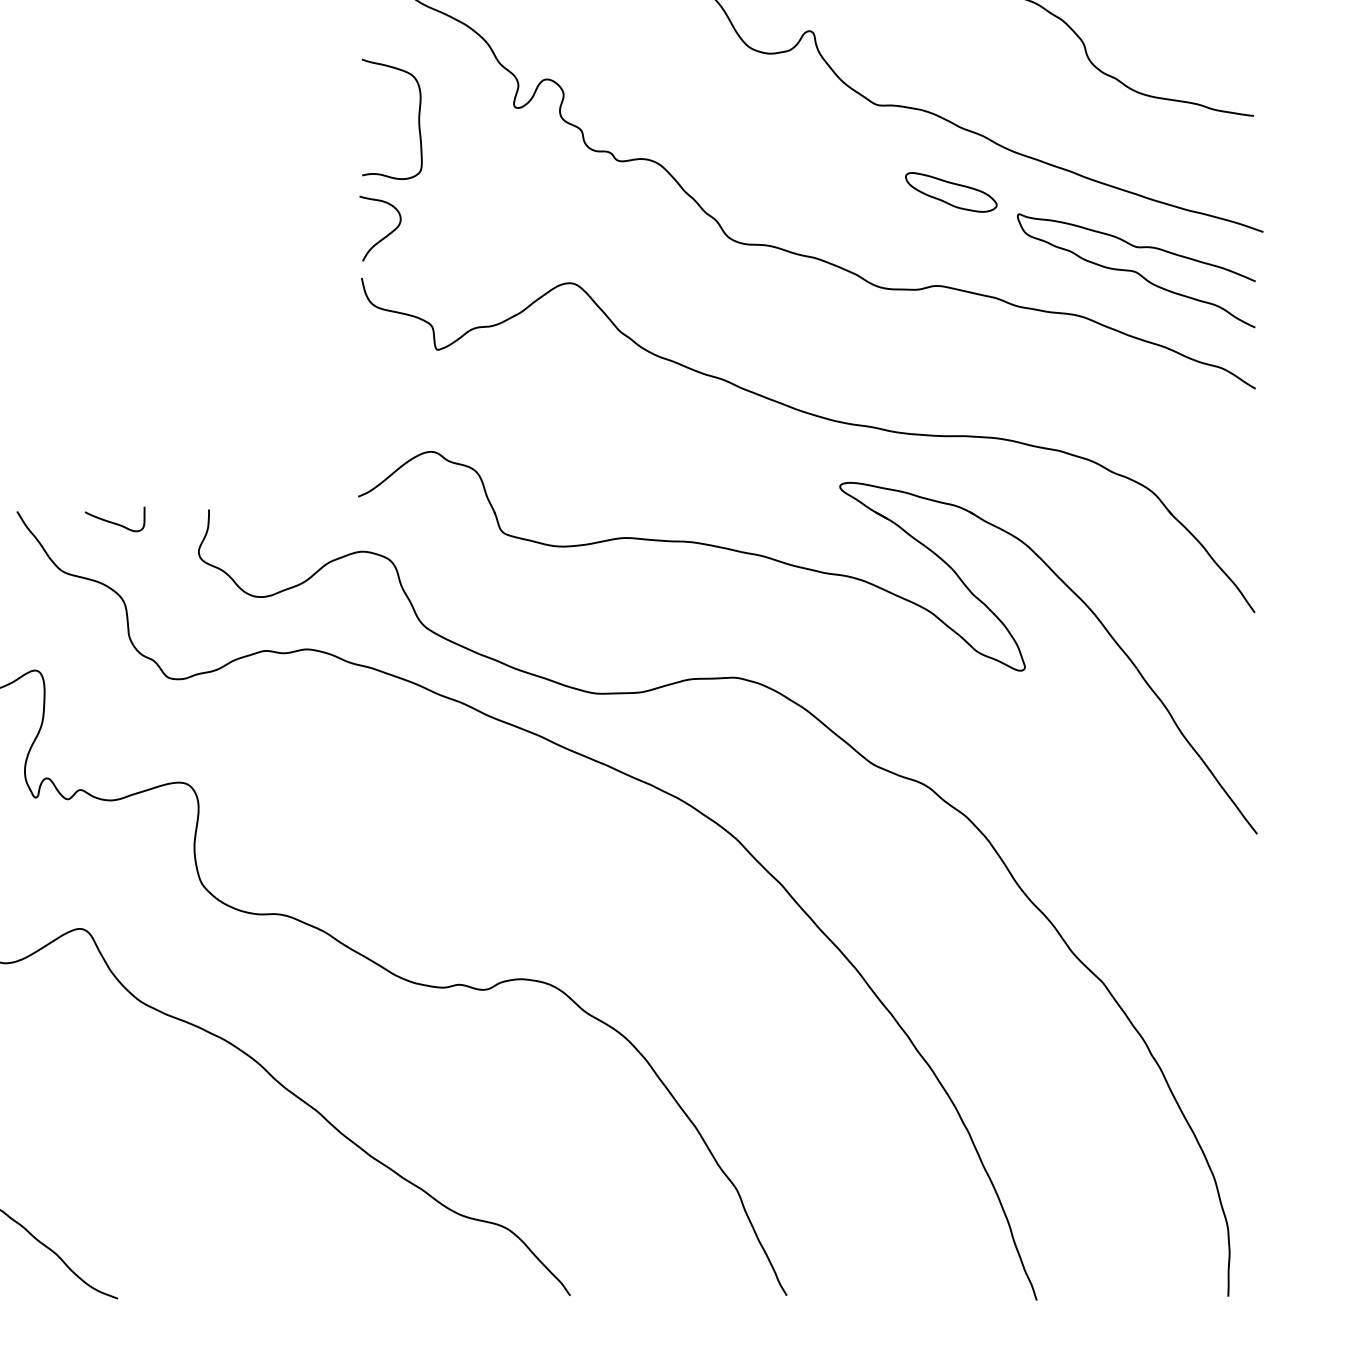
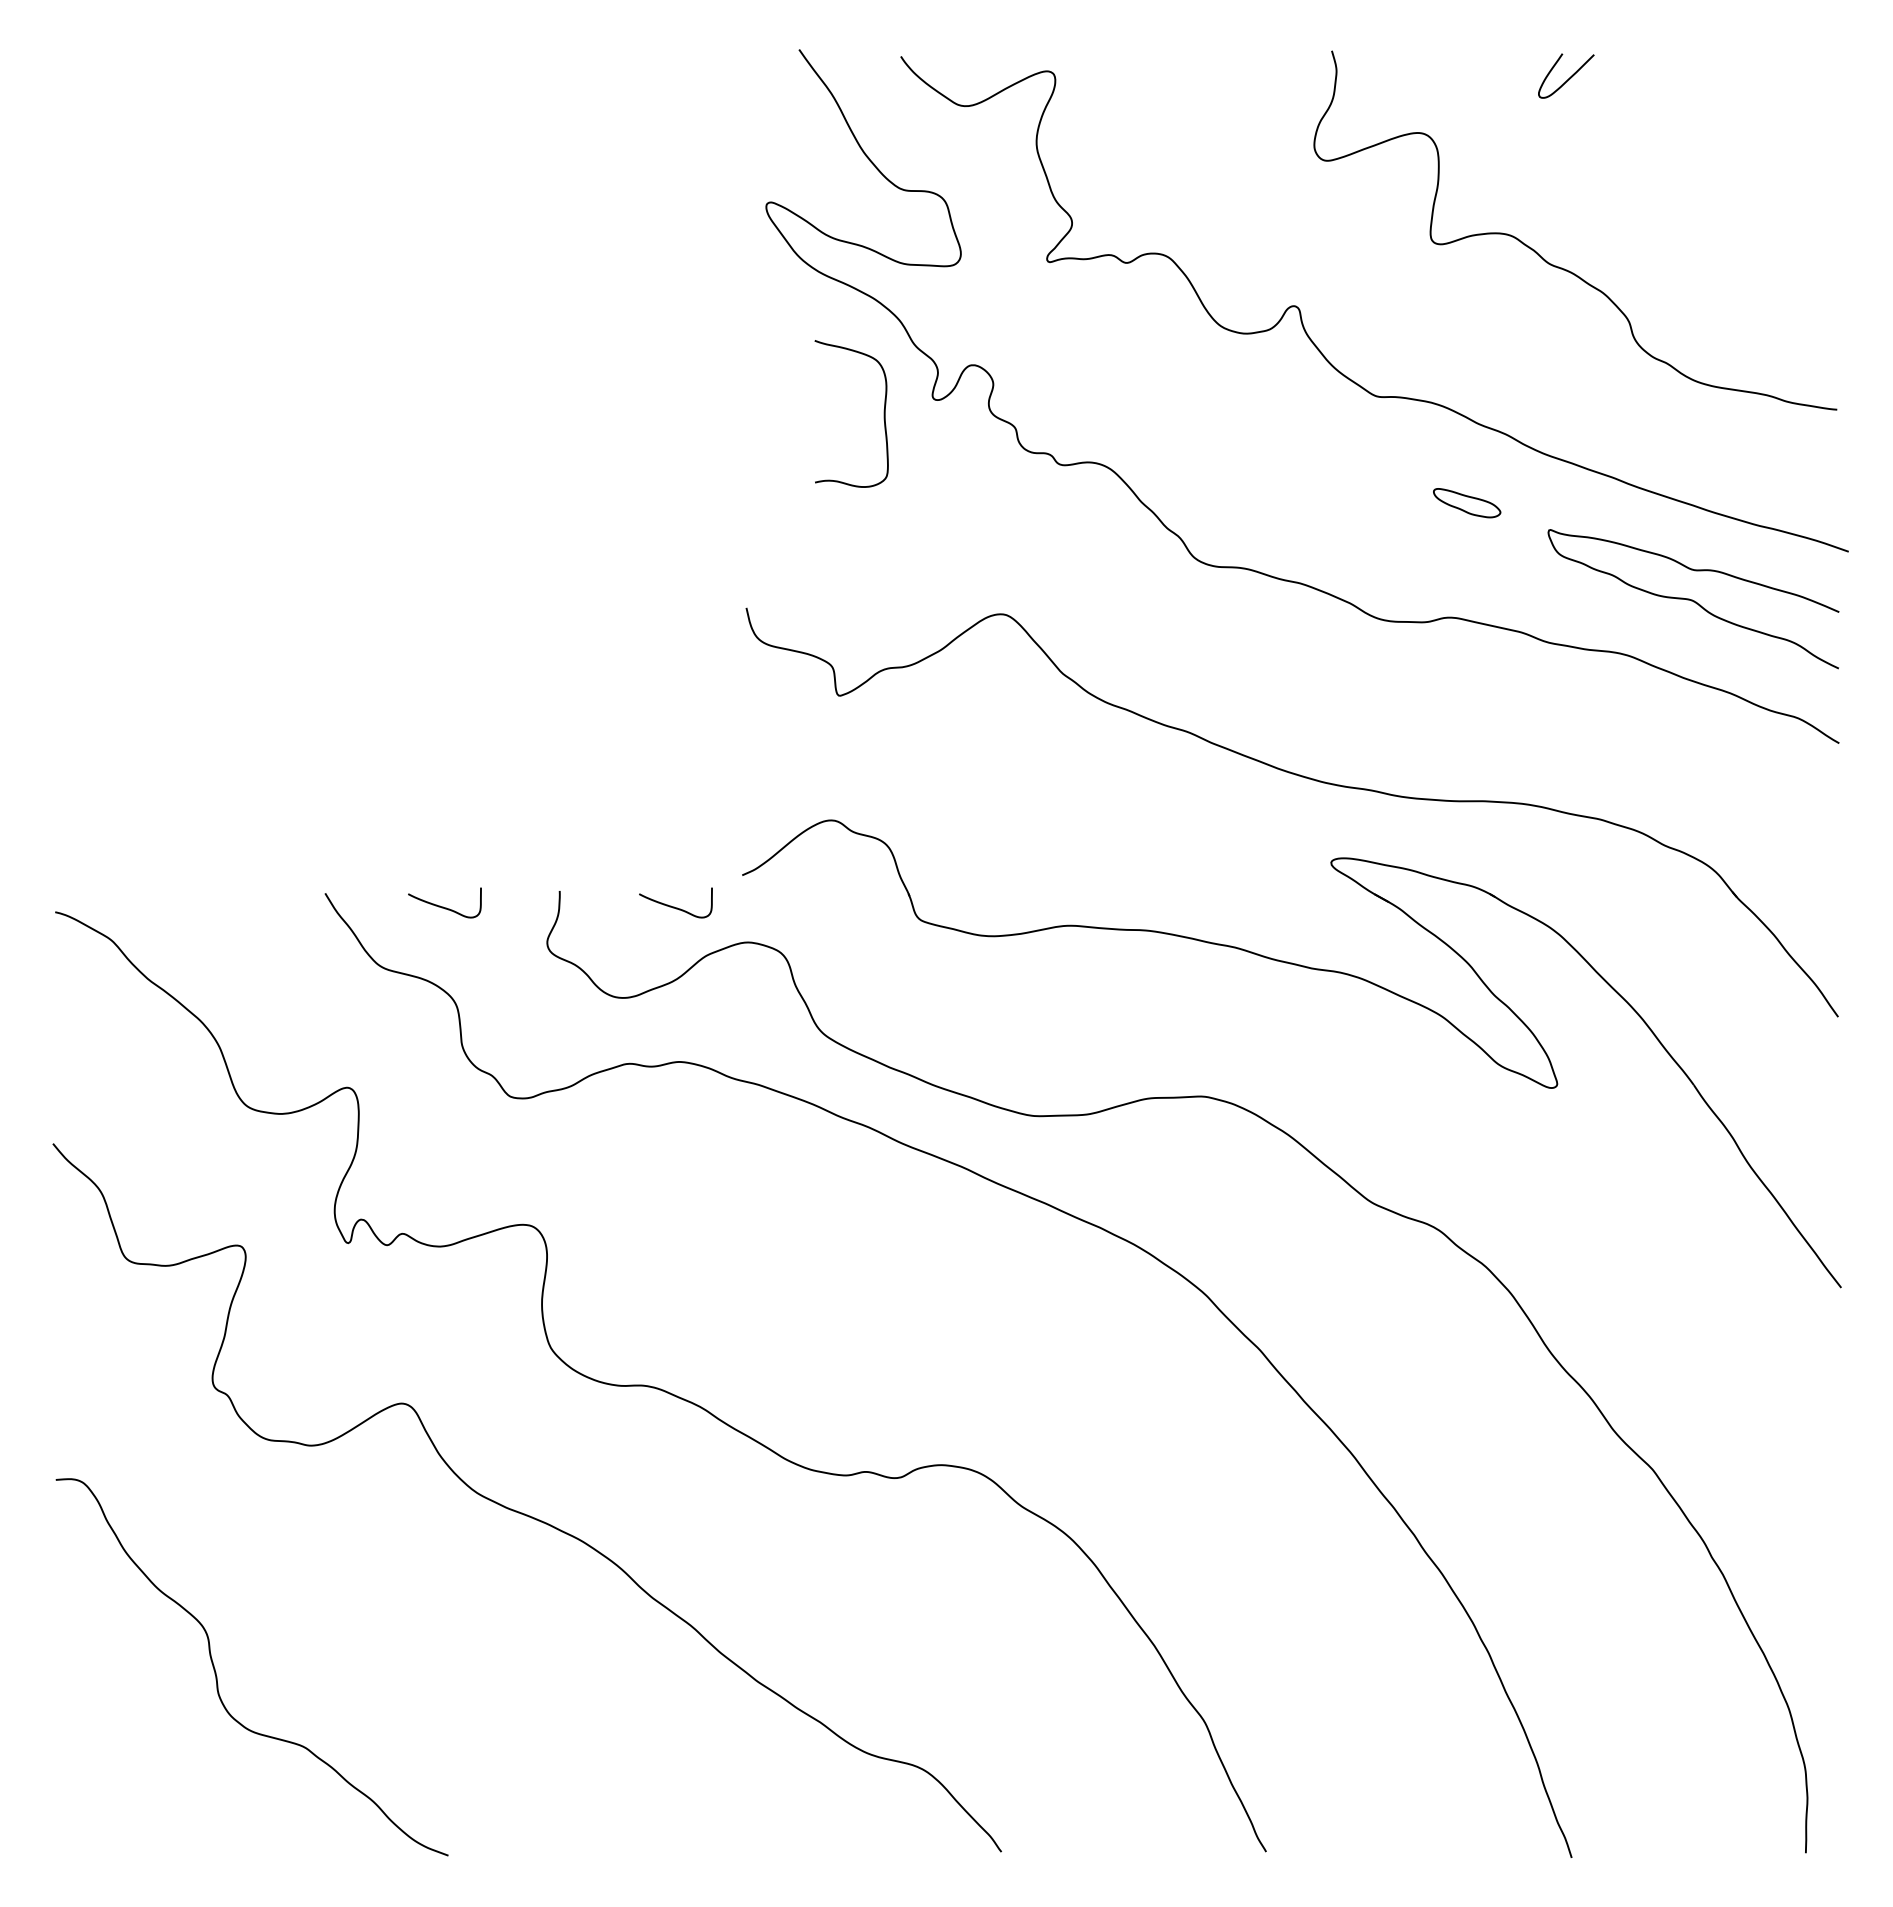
curve: (418, 118) -> (883, 413), moved
part: (950, 191) -> (1466, 502), size x0.6
curve: (385, 235) -> (775, 556), removed
curve: (302, 522) -> (674, 906), added

